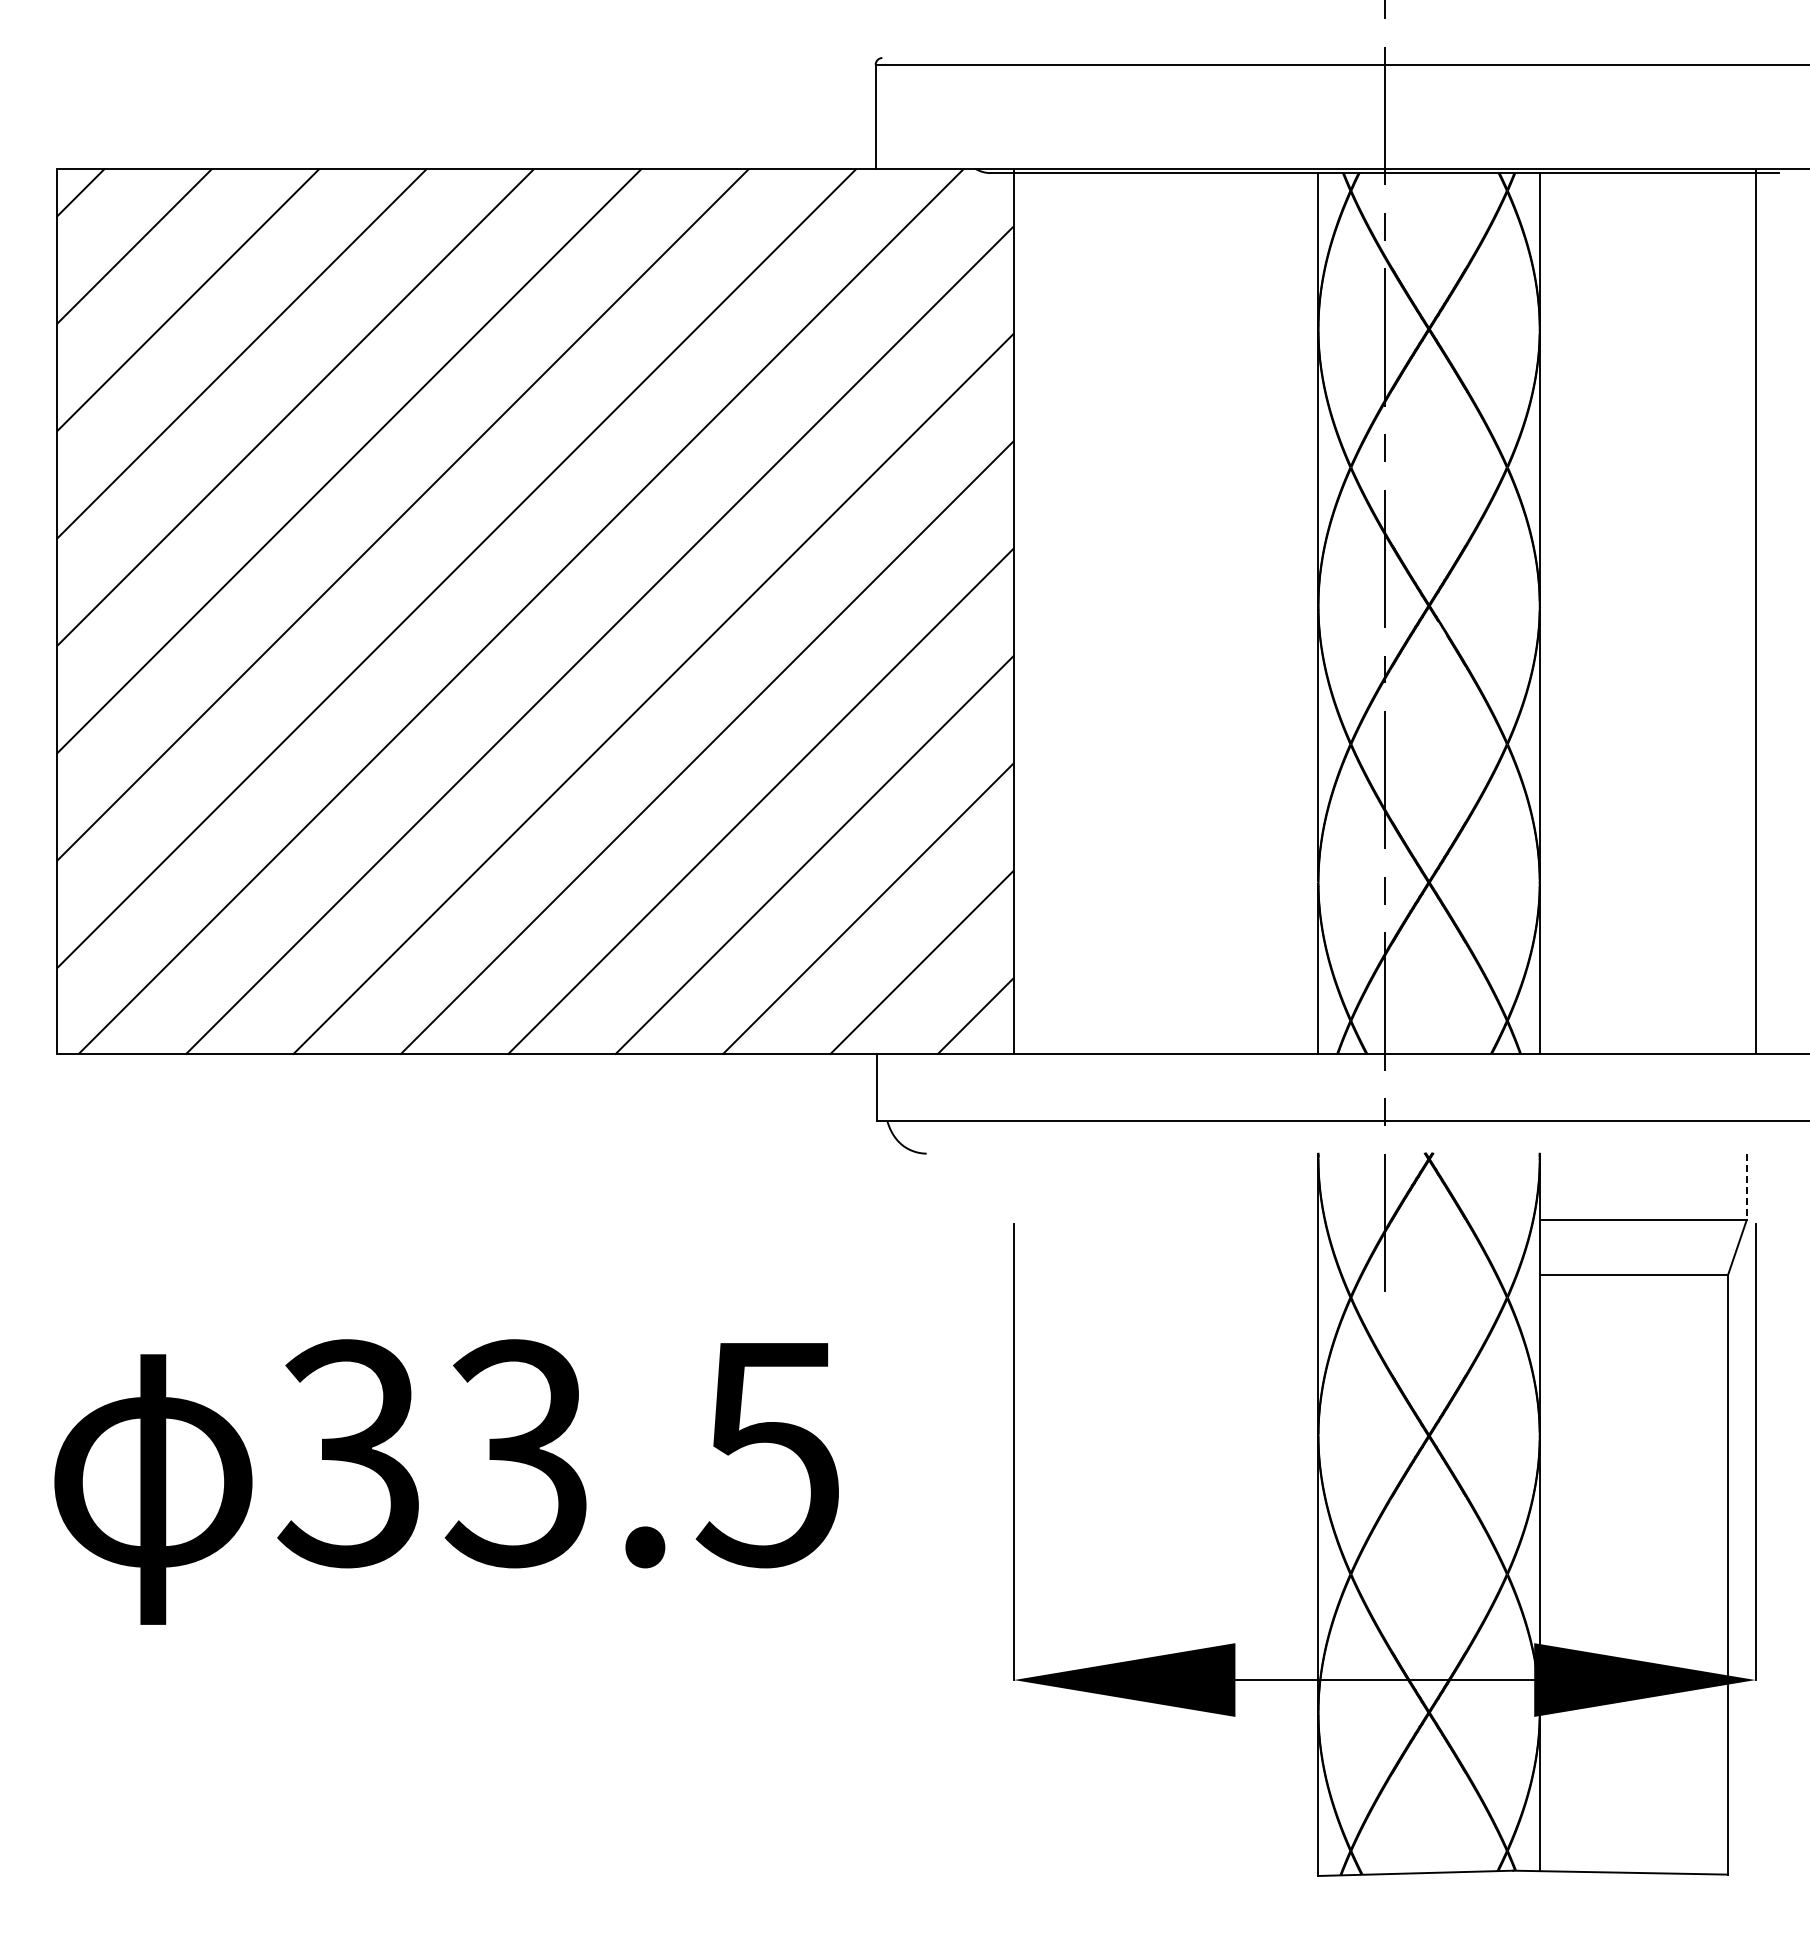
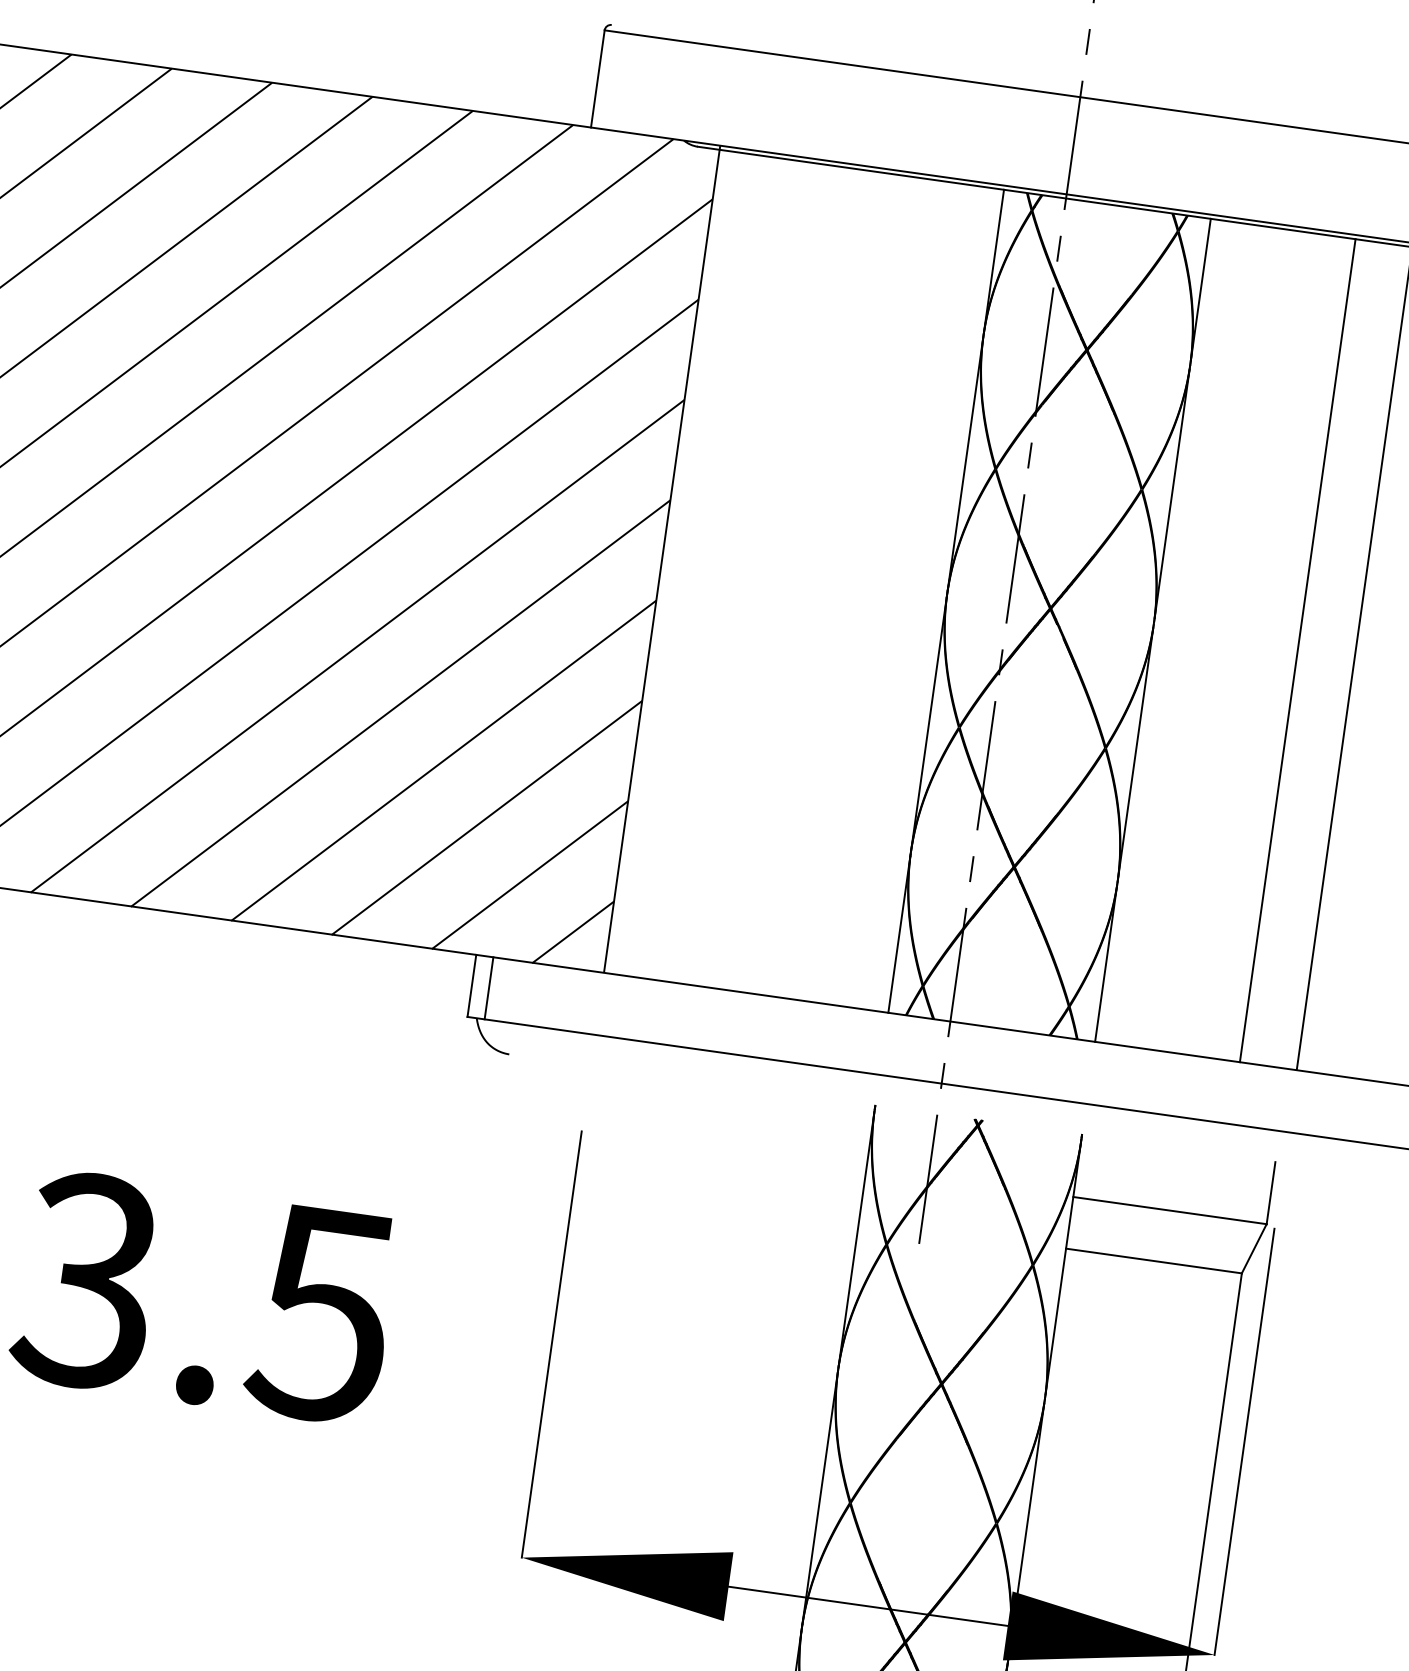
line: (1694, 613) -> (1297, 650), added
line: (895, 1087) -> (488, 988), added
line: (1746, 1187) -> (1270, 1193), dashed -> solid

